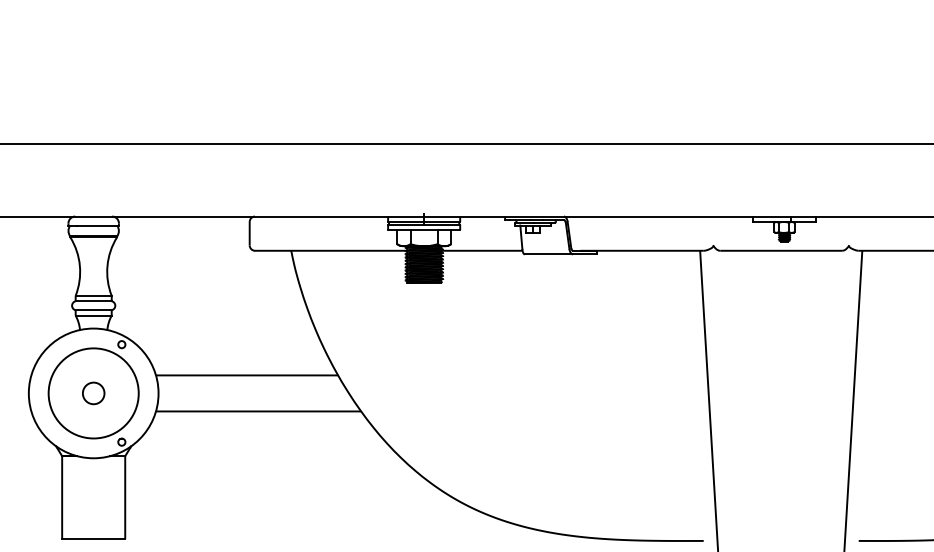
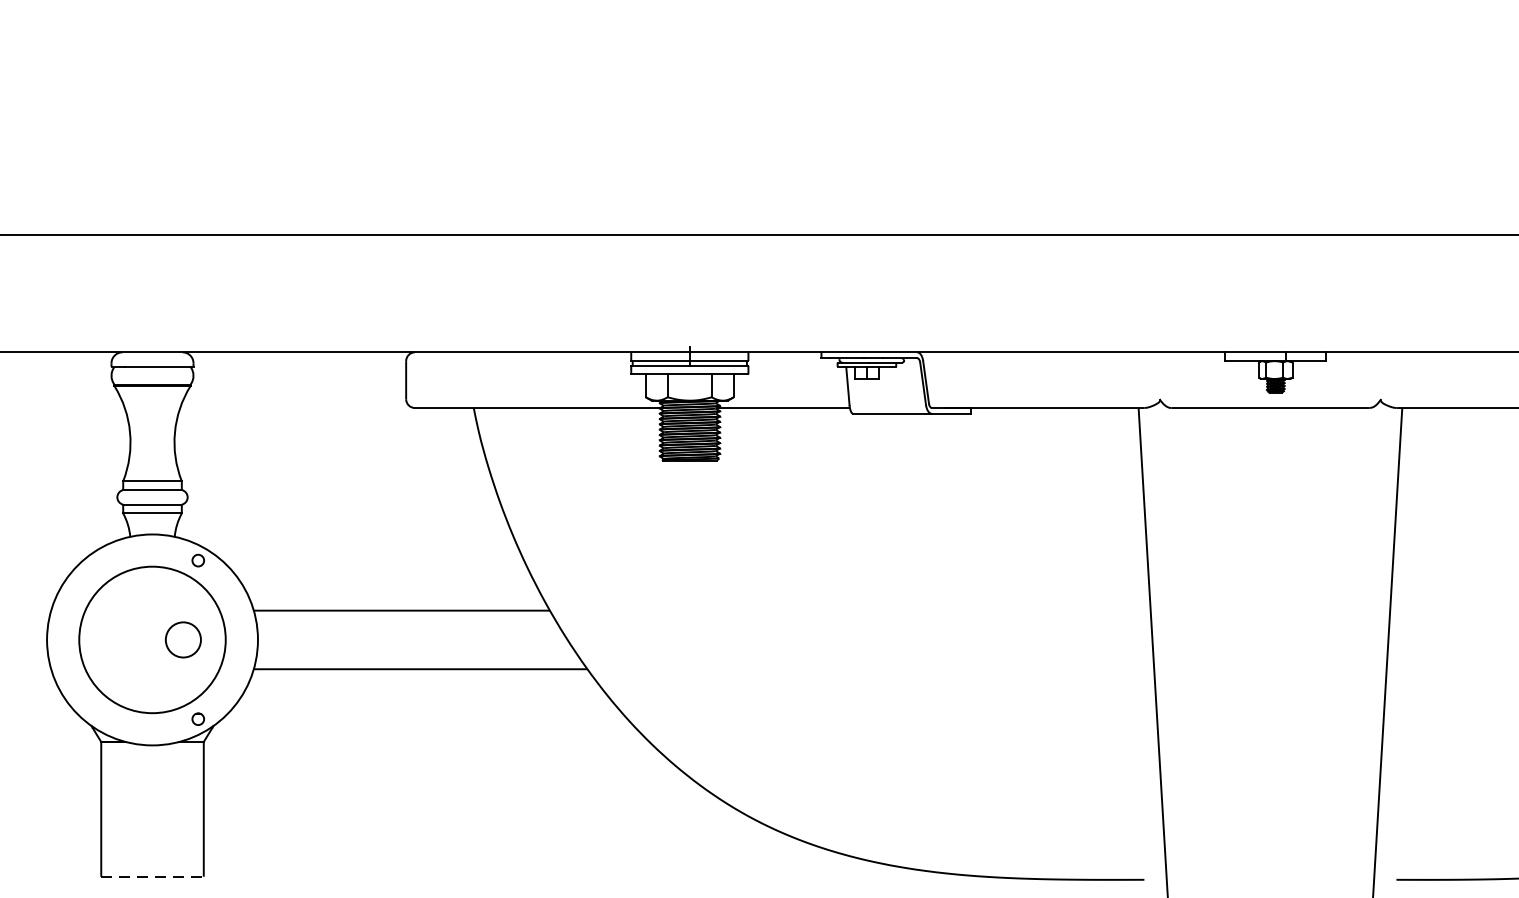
circle: (93, 393) -> (183, 640), moved
line: (93, 539) -> (152, 877), solid -> dashed

